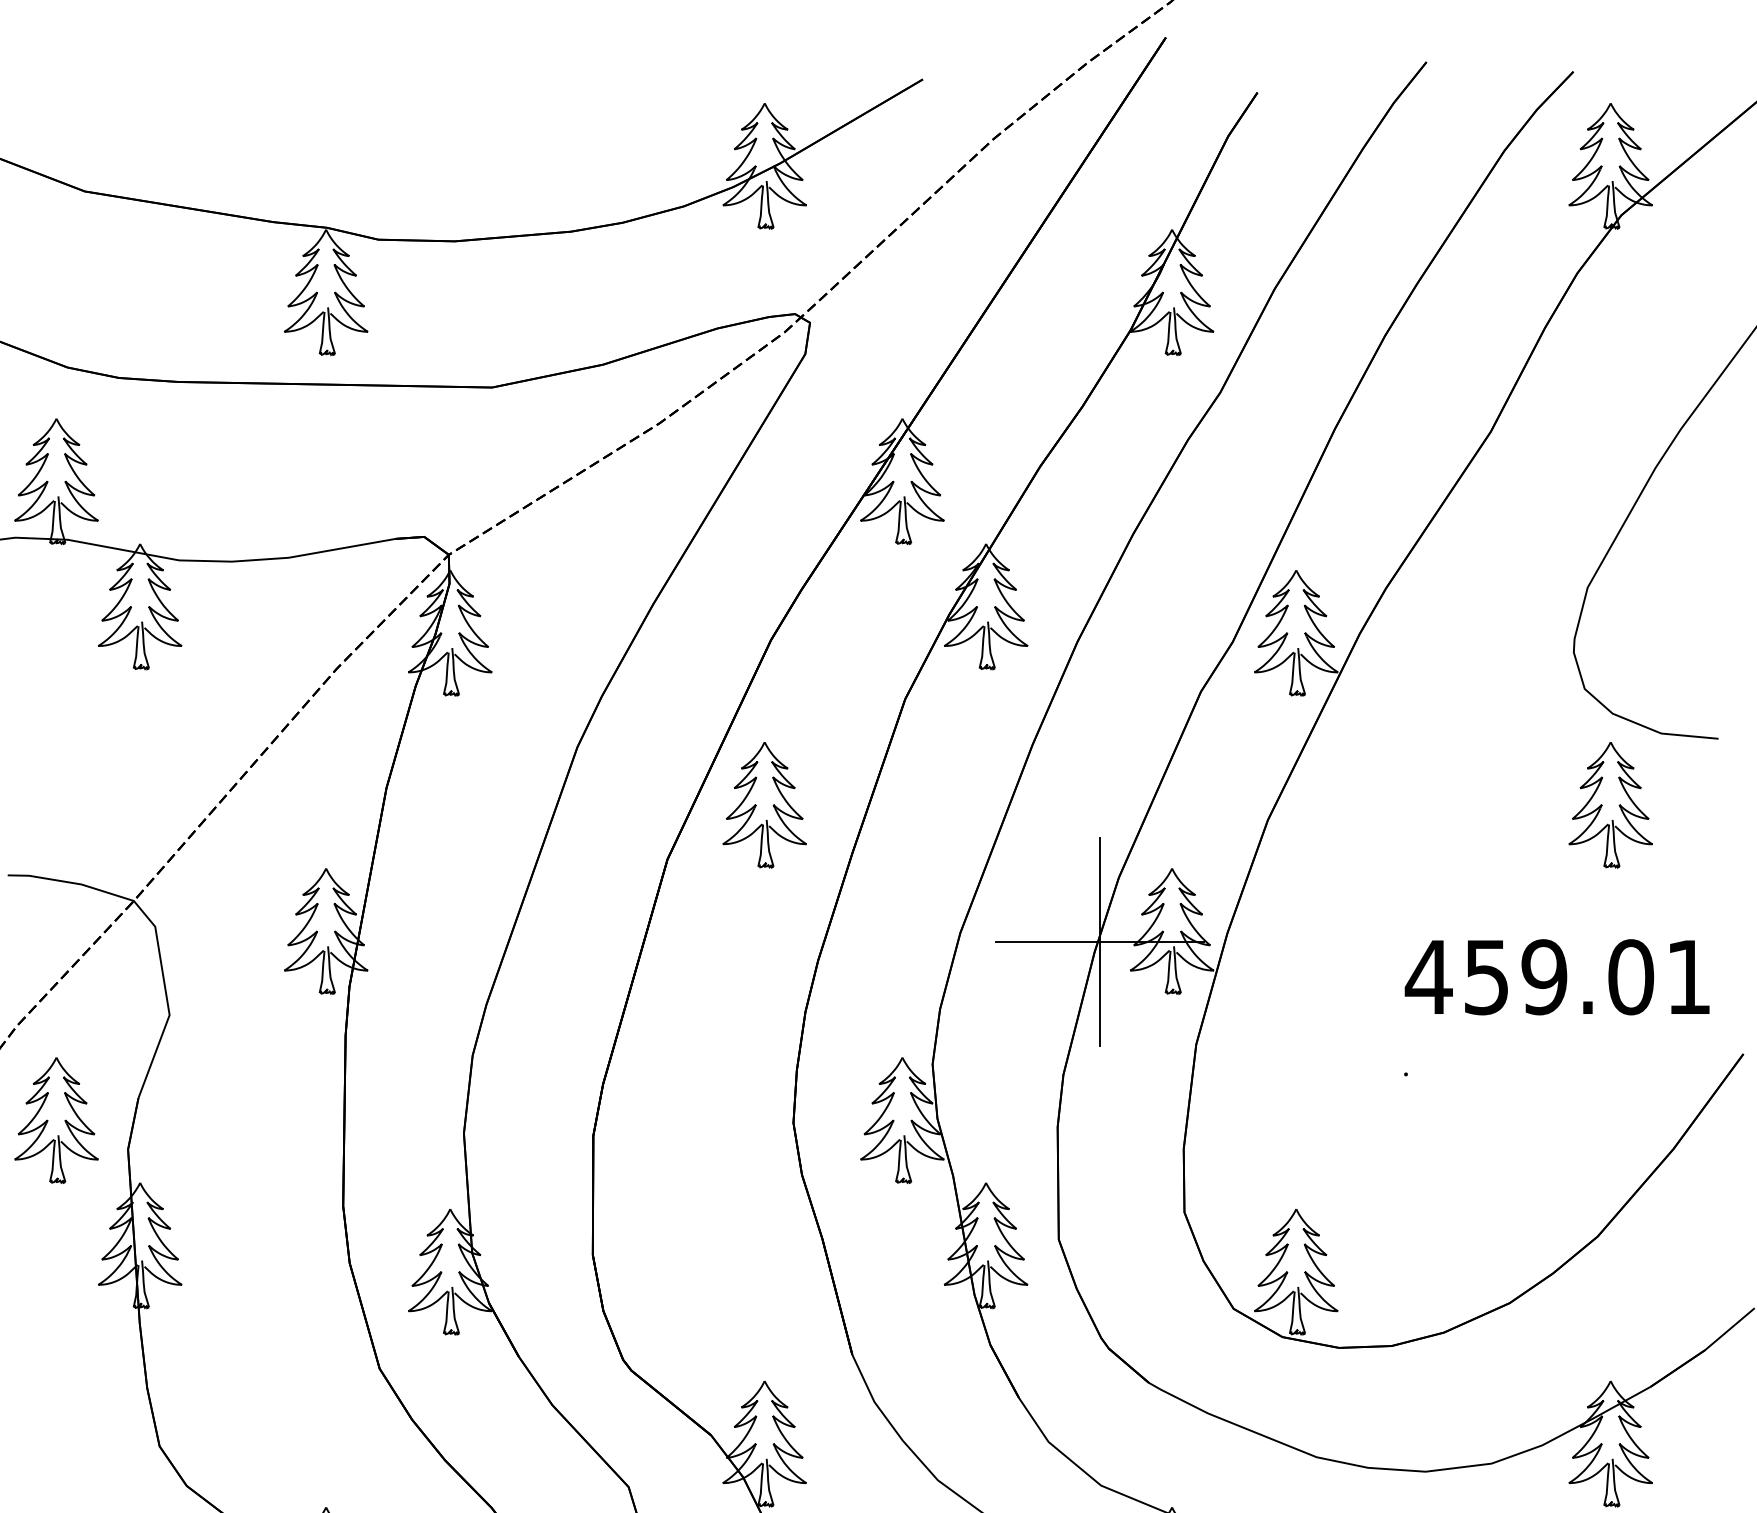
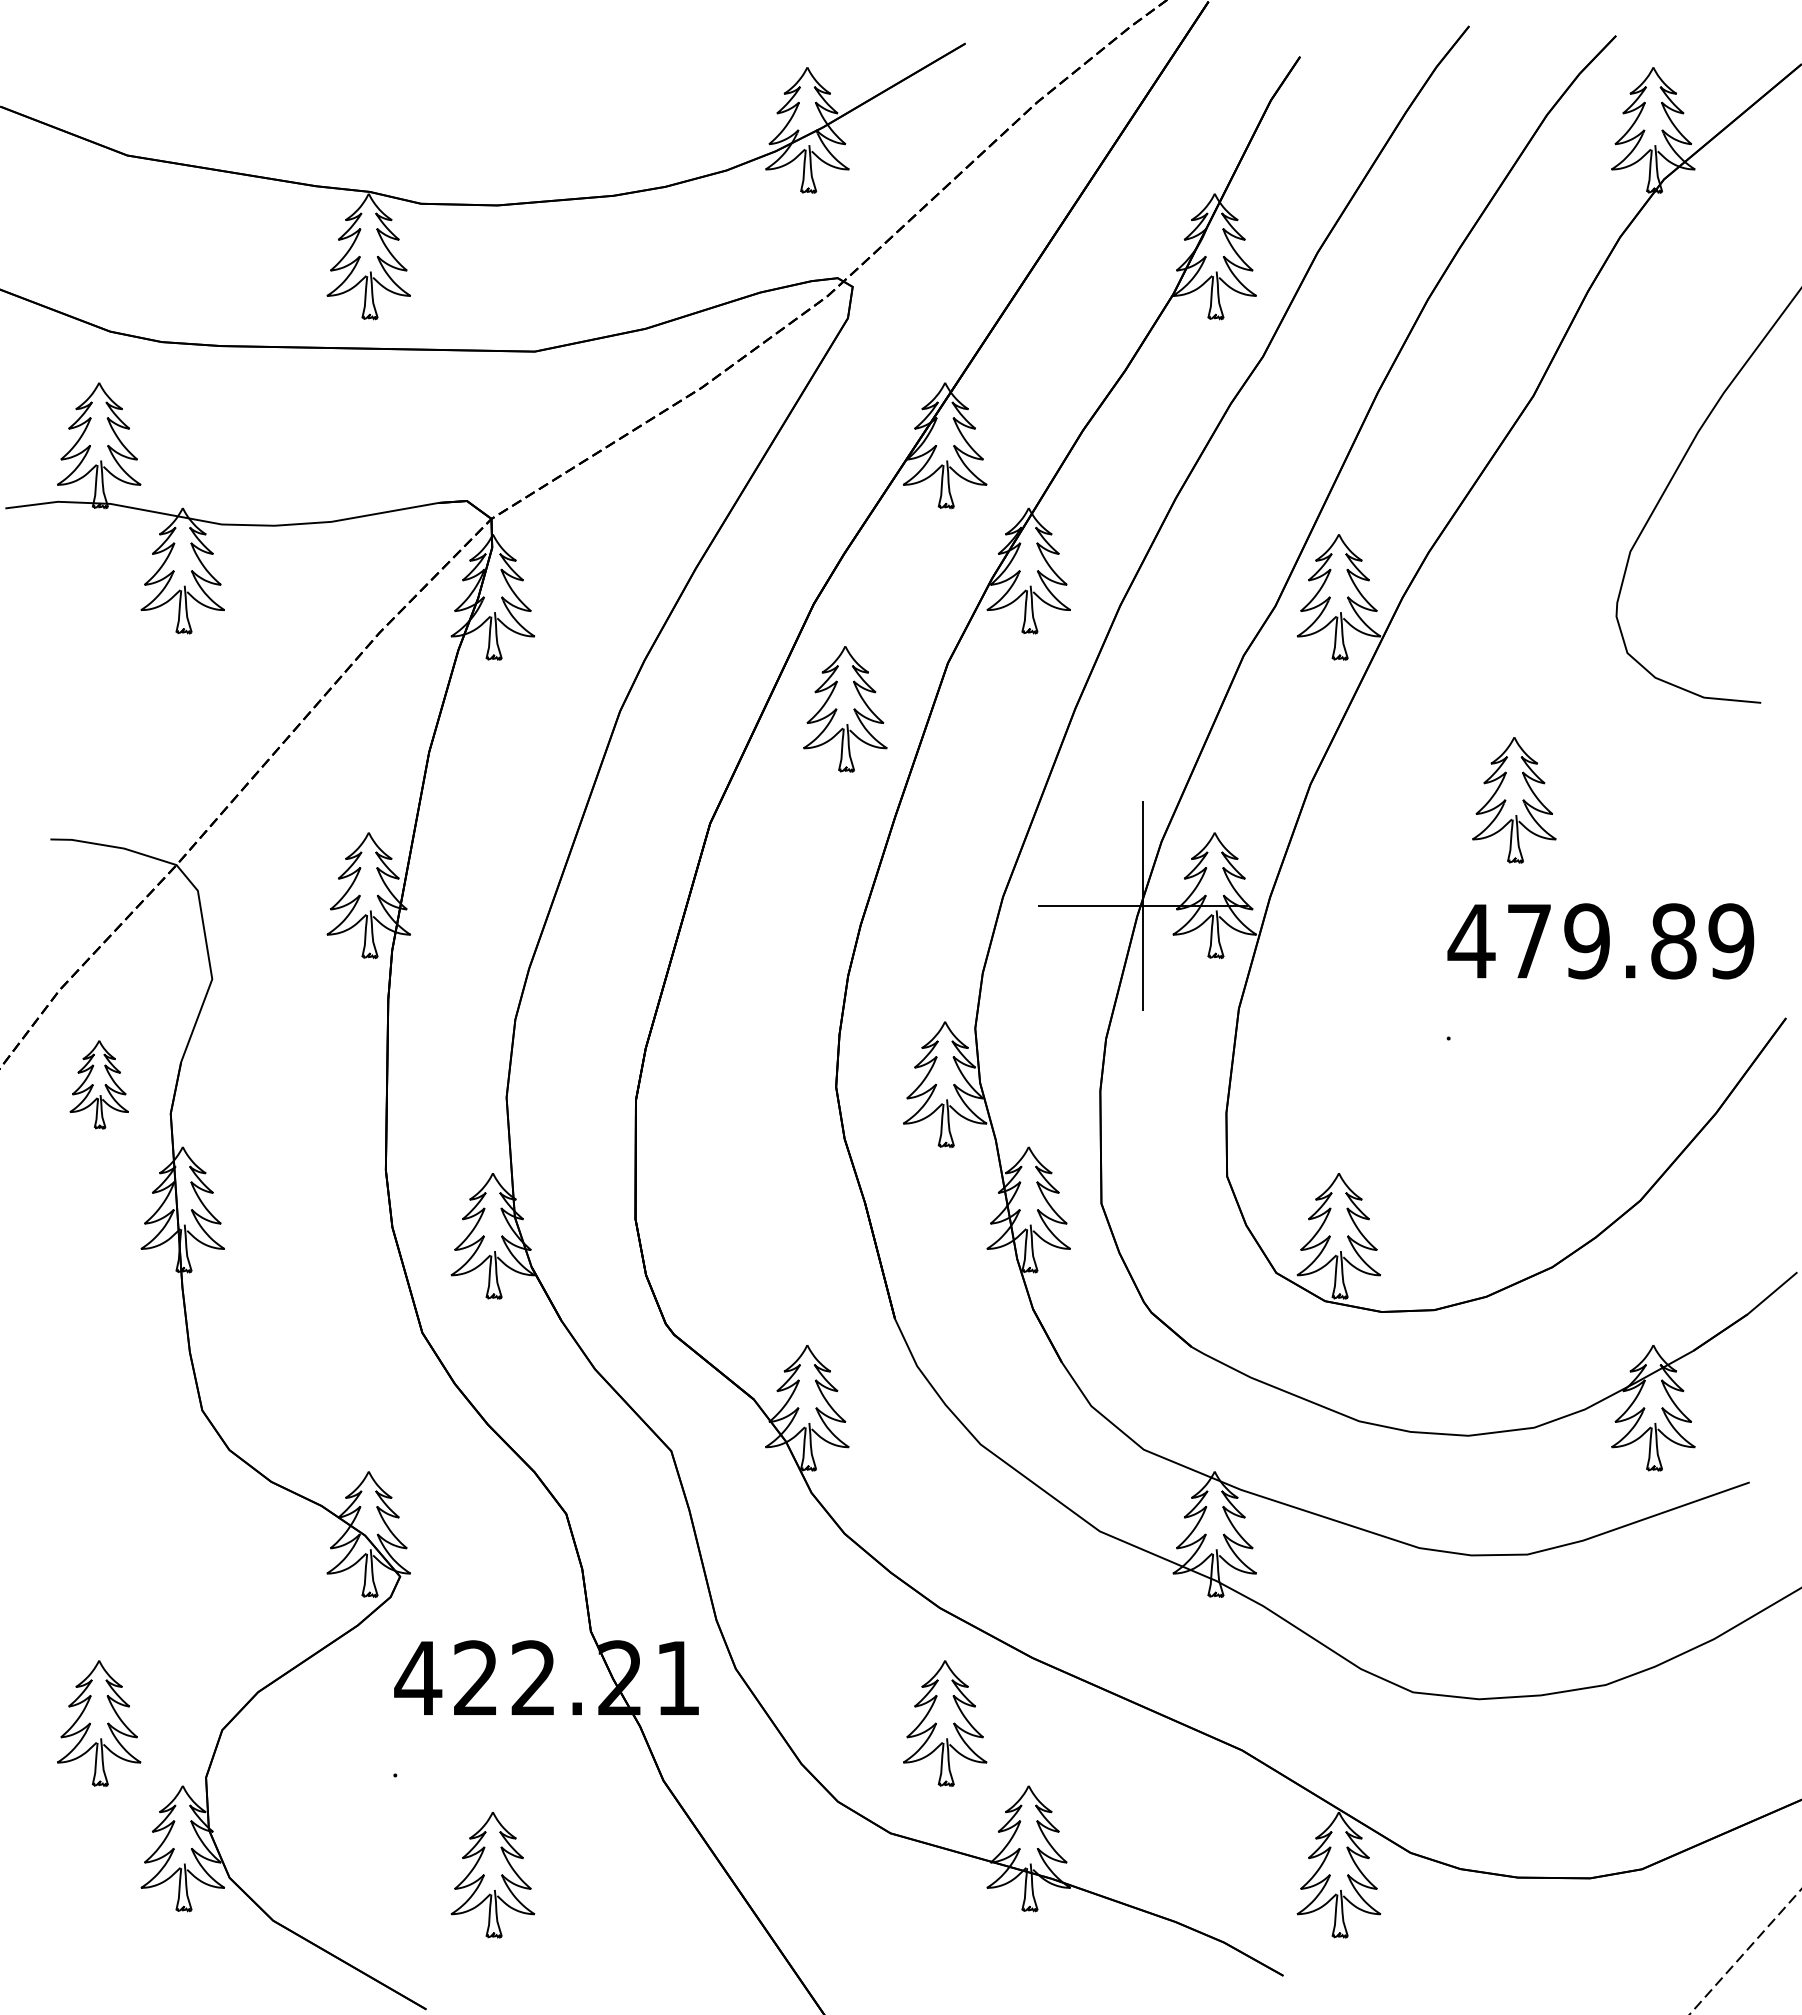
part: (764, 805) -> (845, 709), moved
part: (1610, 805) -> (1514, 800), moved
text: (1587, 977) -> (1630, 941), 459.01 -> 479.89
part: (56, 1120) -> (99, 1084), size x0.7

